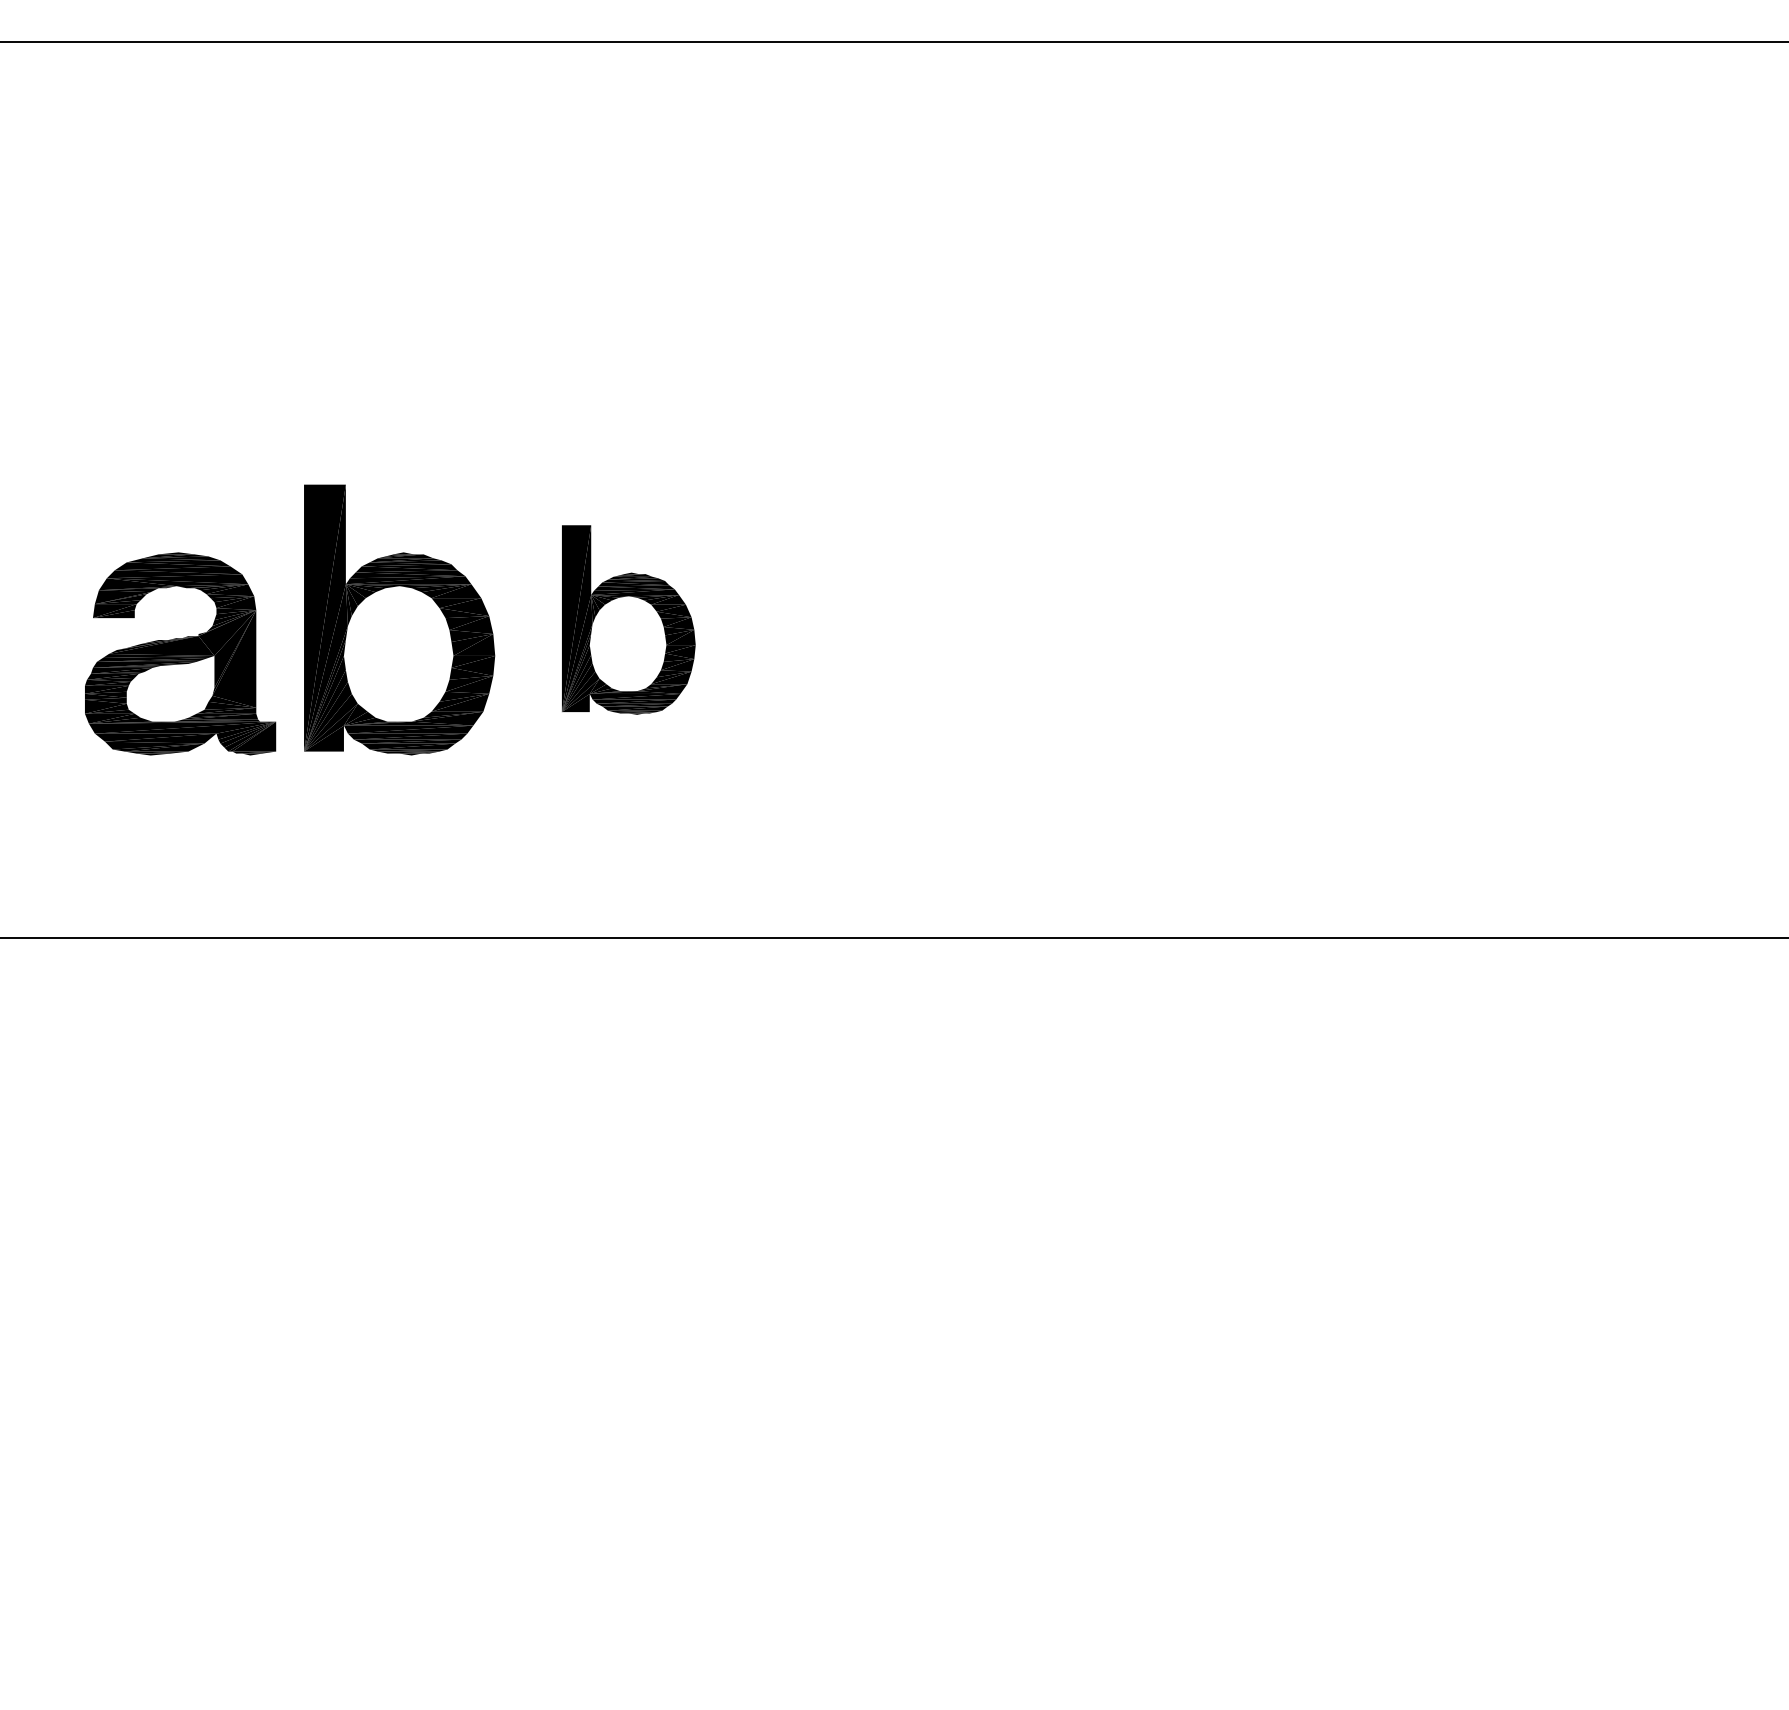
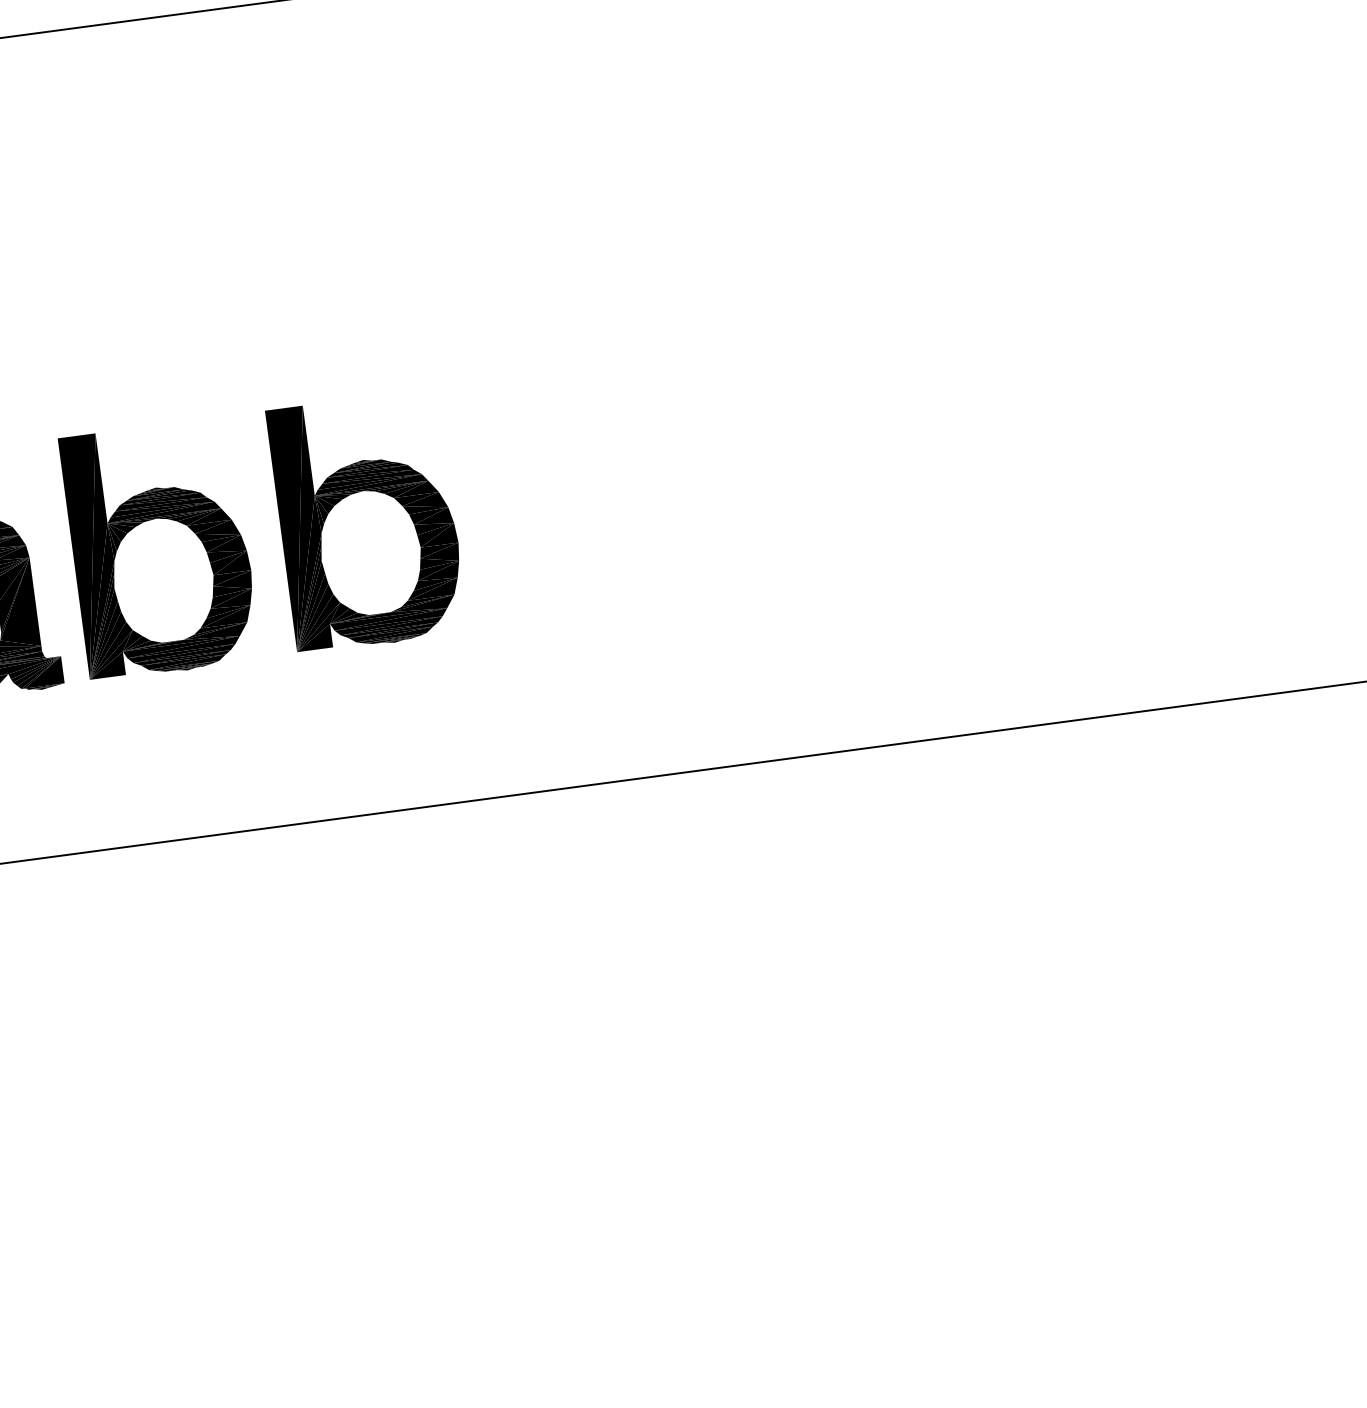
part: (628, 619) -> (367, 521), size x1.43

